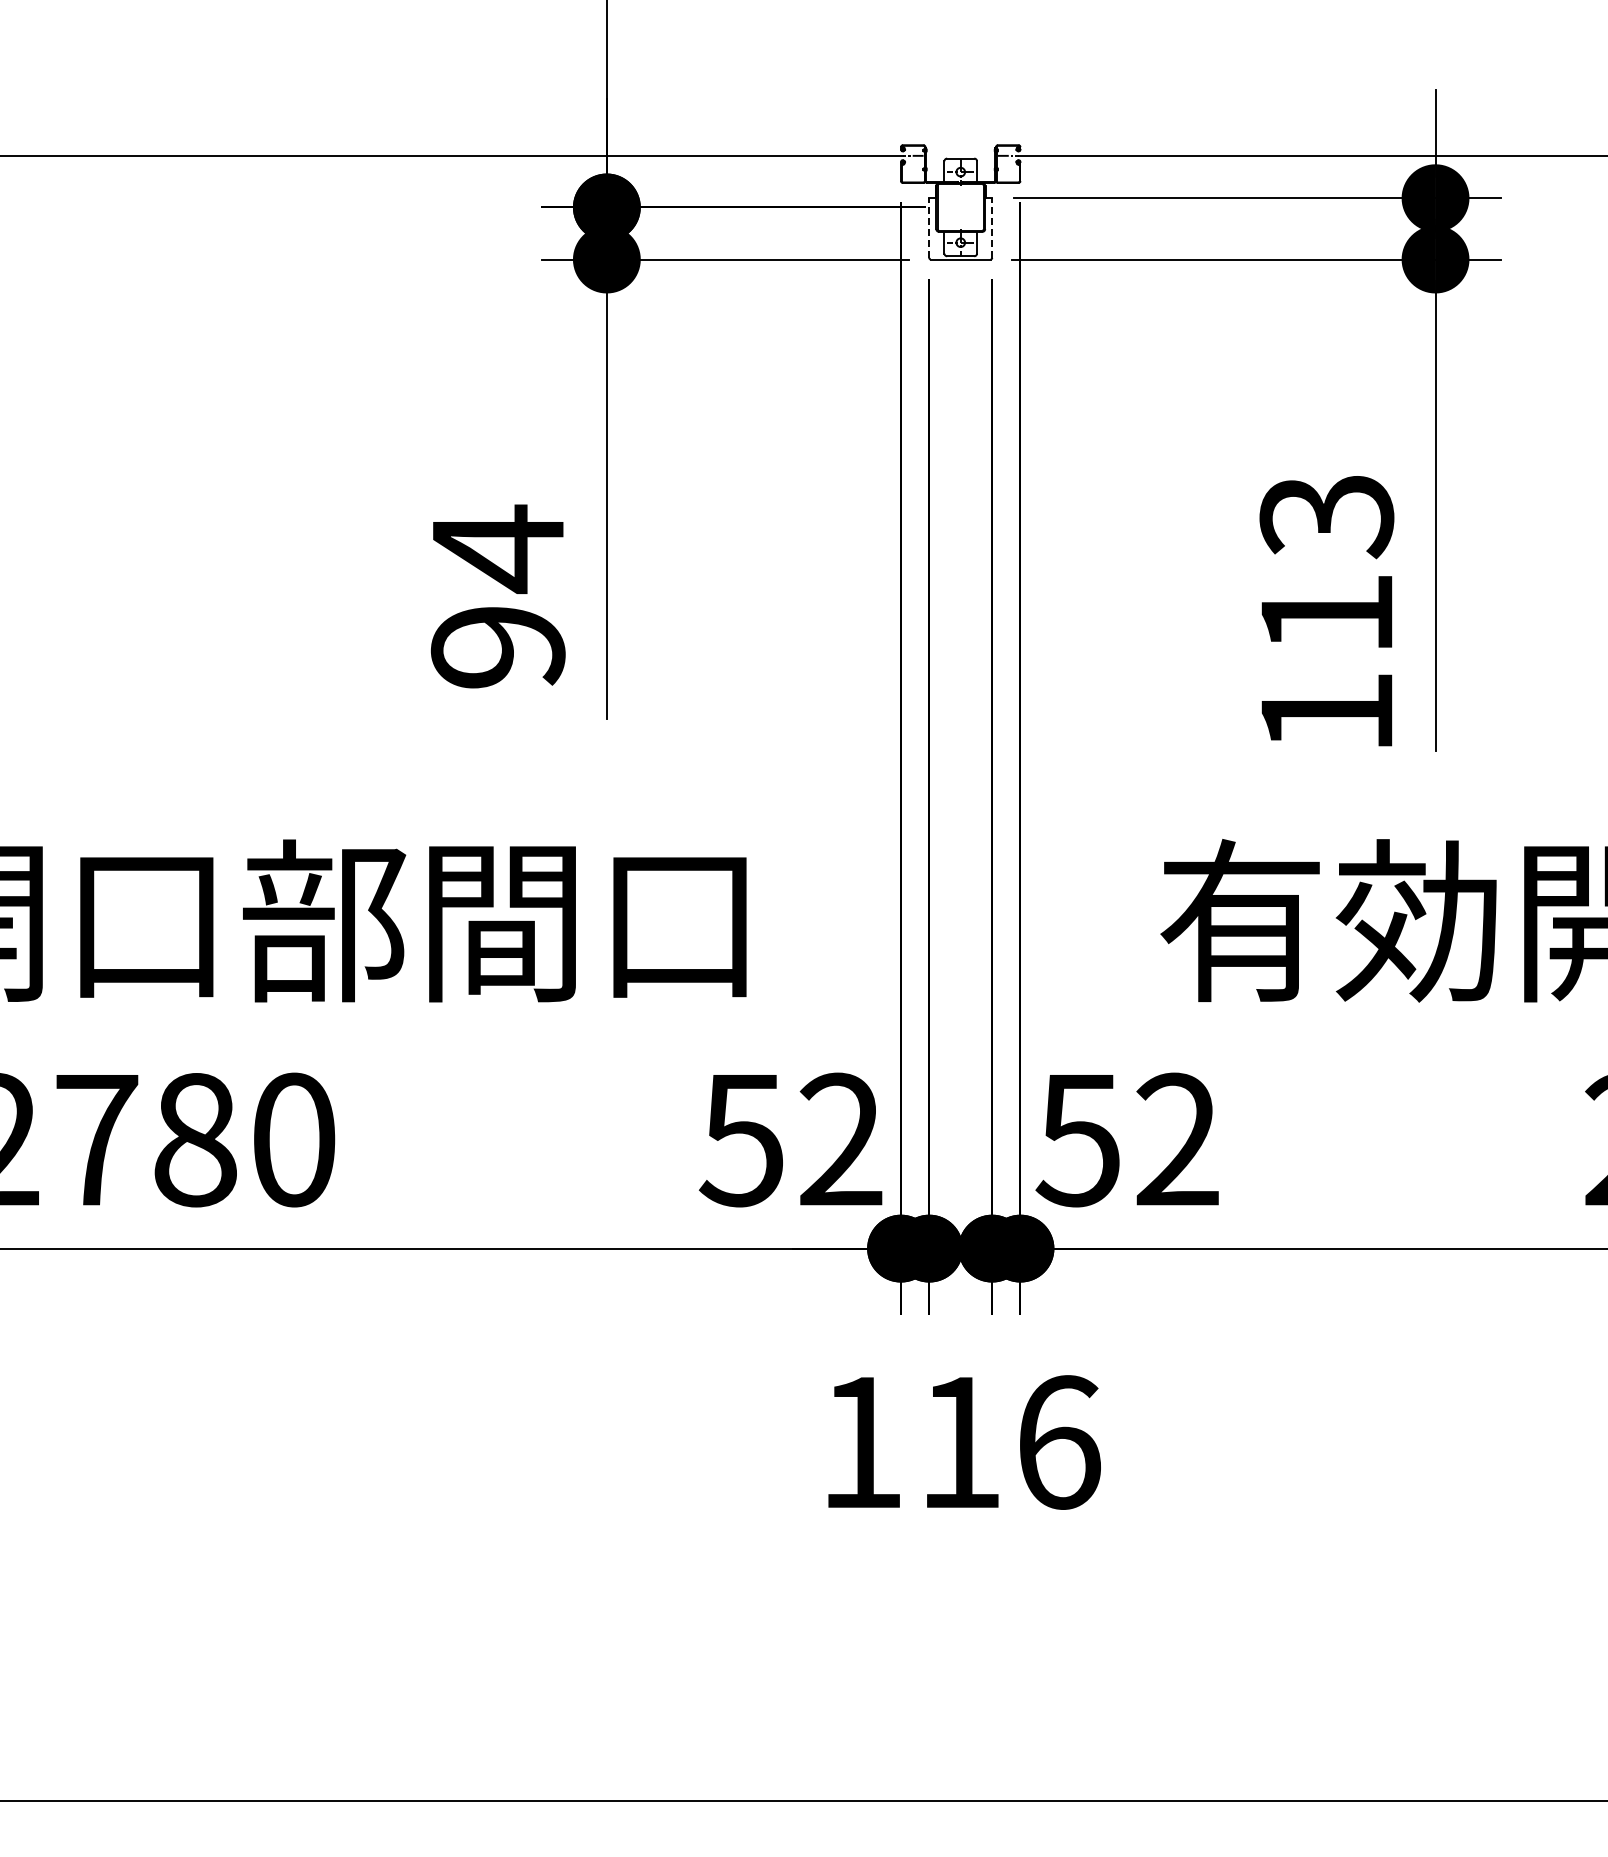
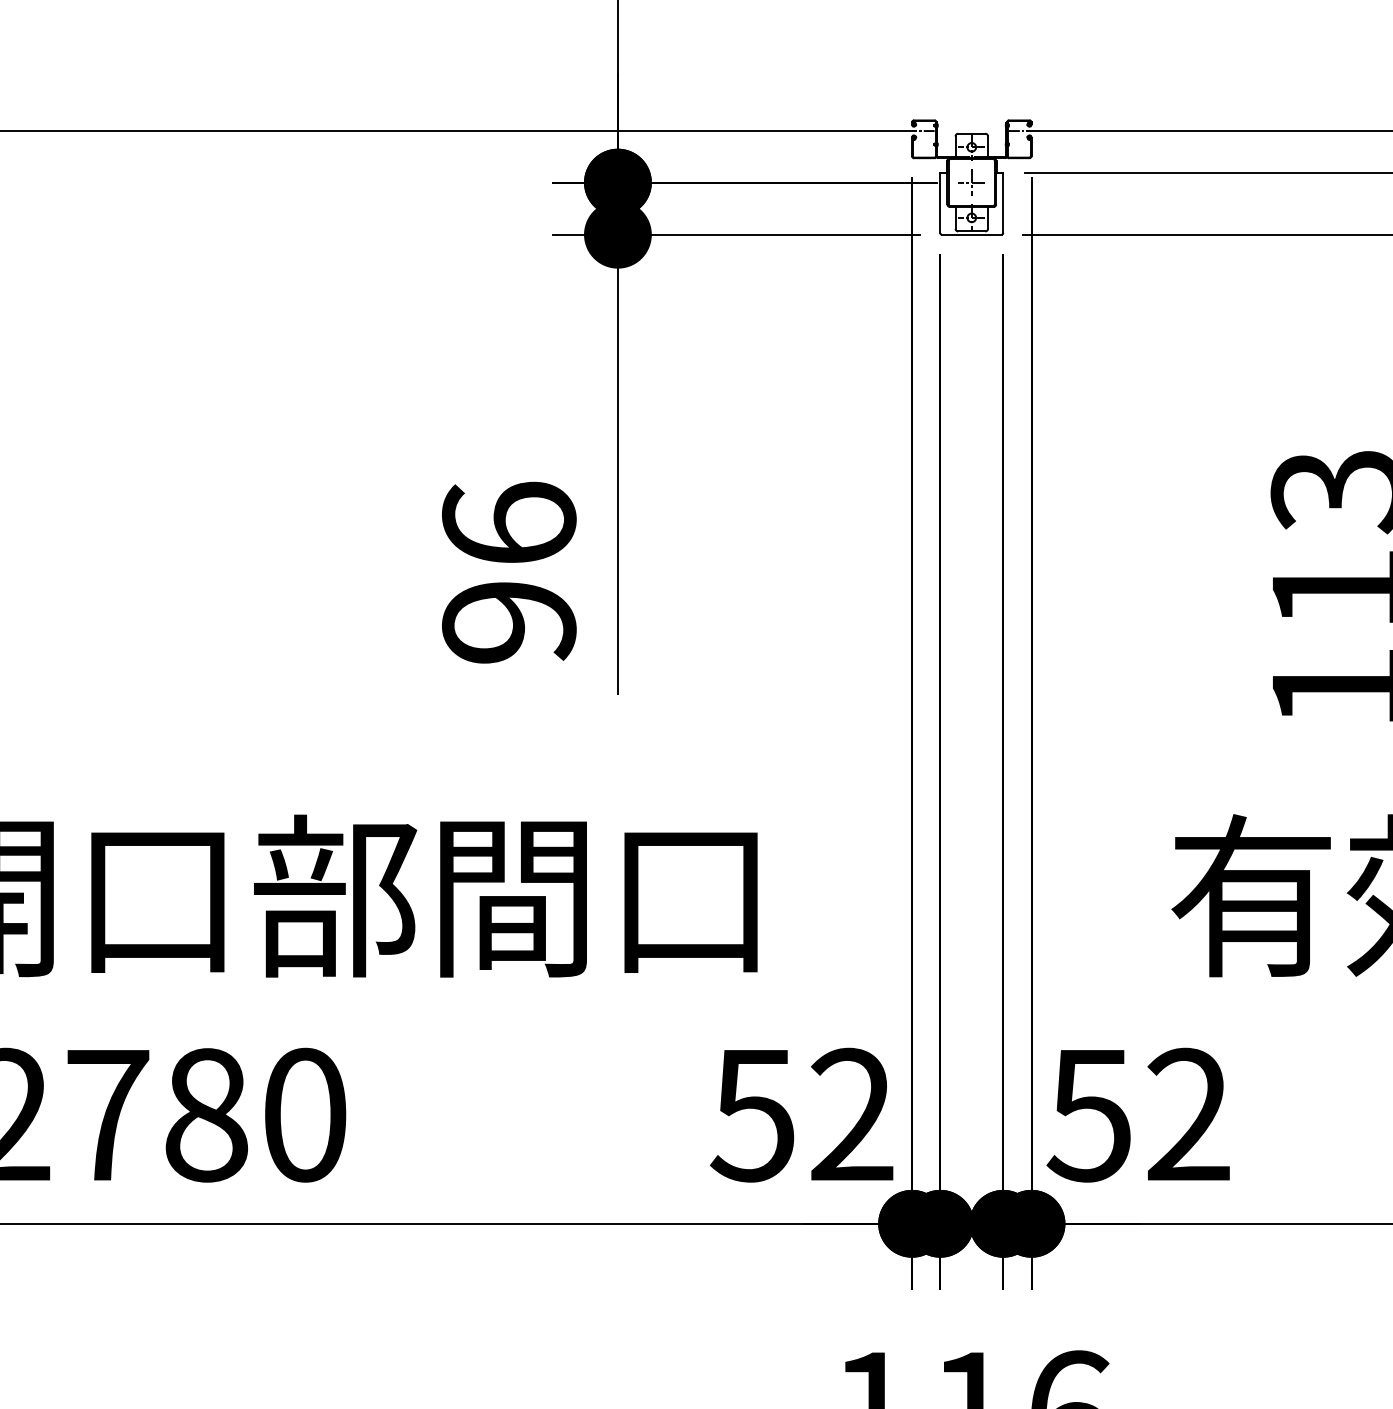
part: (960, 207) -> (971, 182), added
line: (929, 228) -> (940, 203), dashed -> solid
line: (992, 228) -> (1003, 203), dashed -> solid
text: (497, 549) -> (508, 524), 94 -> 96

